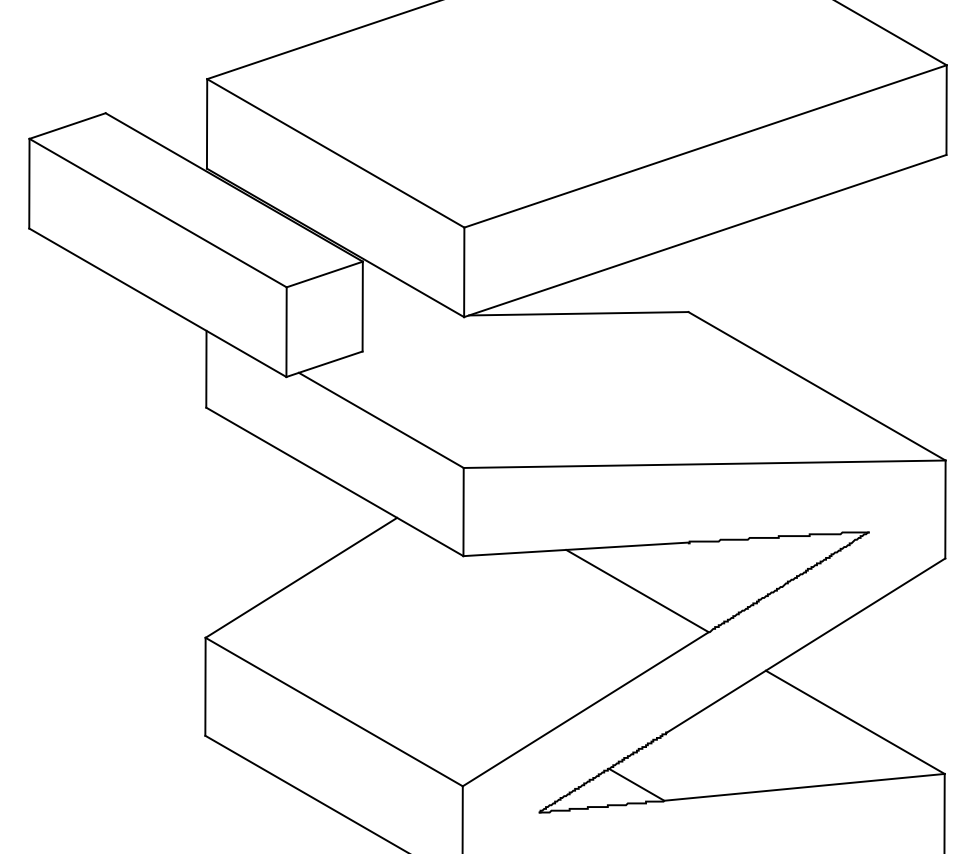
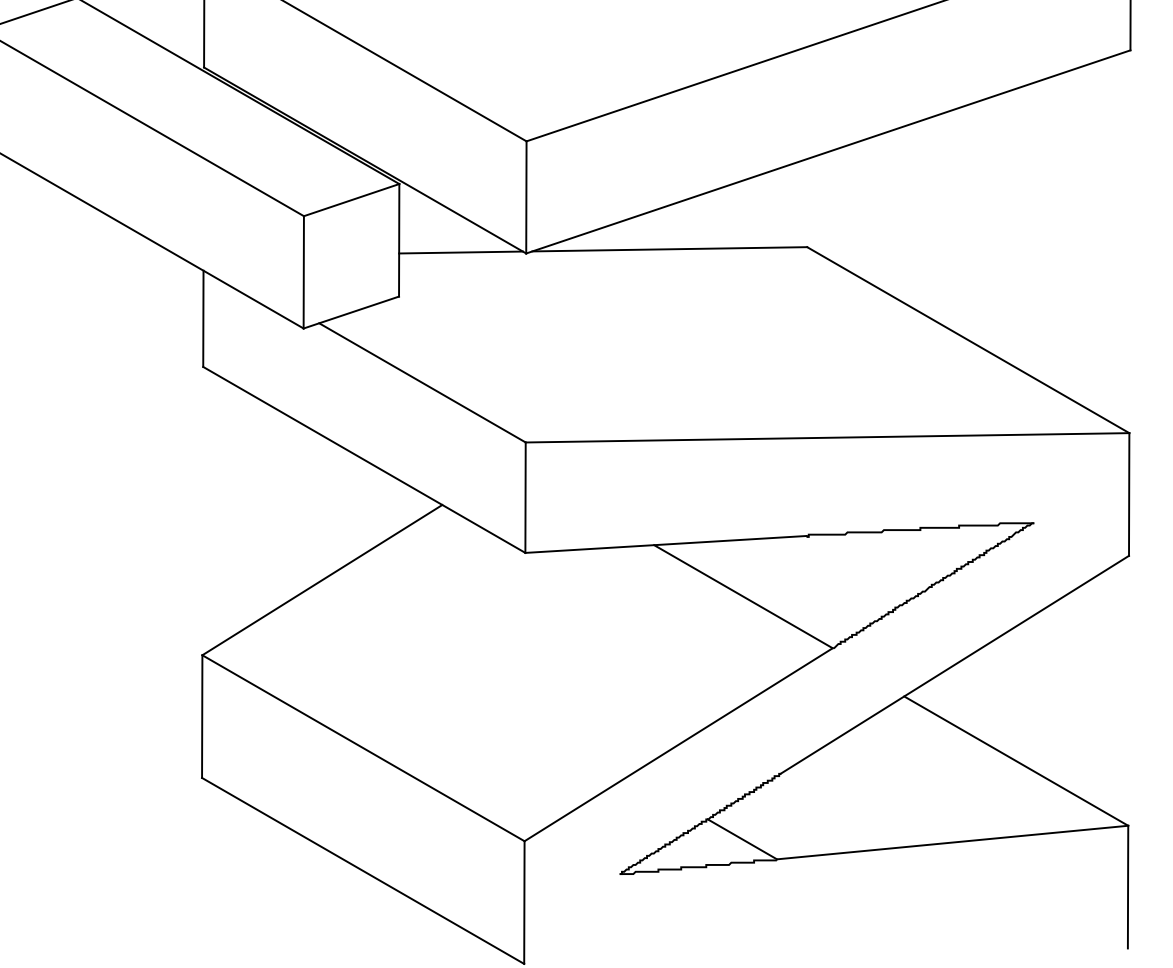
line: (411, 316) -> (460, 252), added

